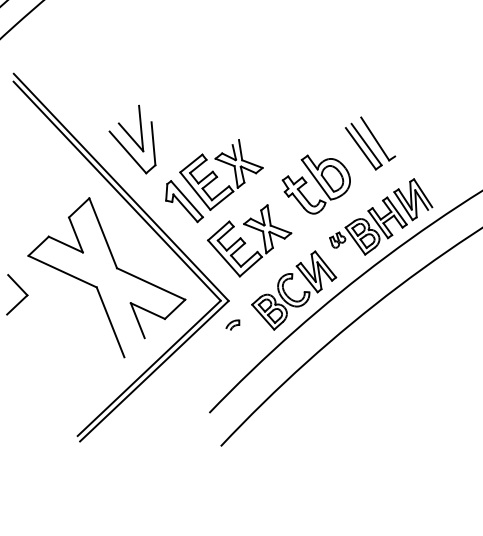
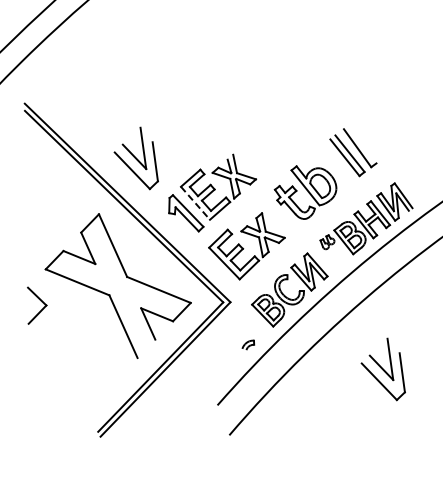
line: (195, 191) -> (195, 203), solid -> dashed
part: (233, 324) -> (248, 344), moved
part: (391, 381) -> (382, 369), added

